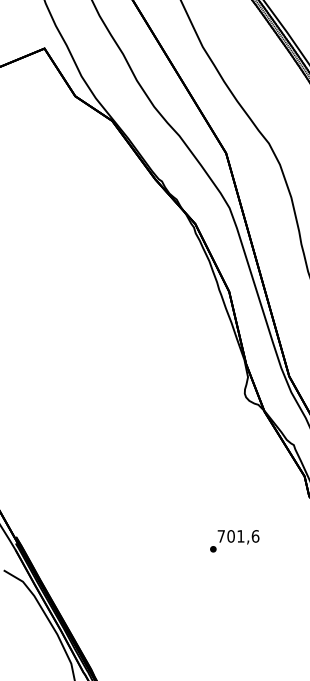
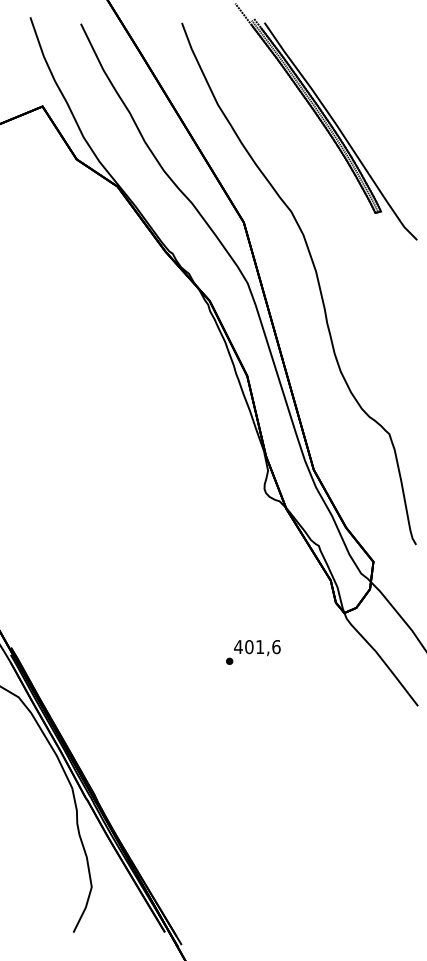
text: (221, 535) -> (238, 646), 701,6 -> 401,6

